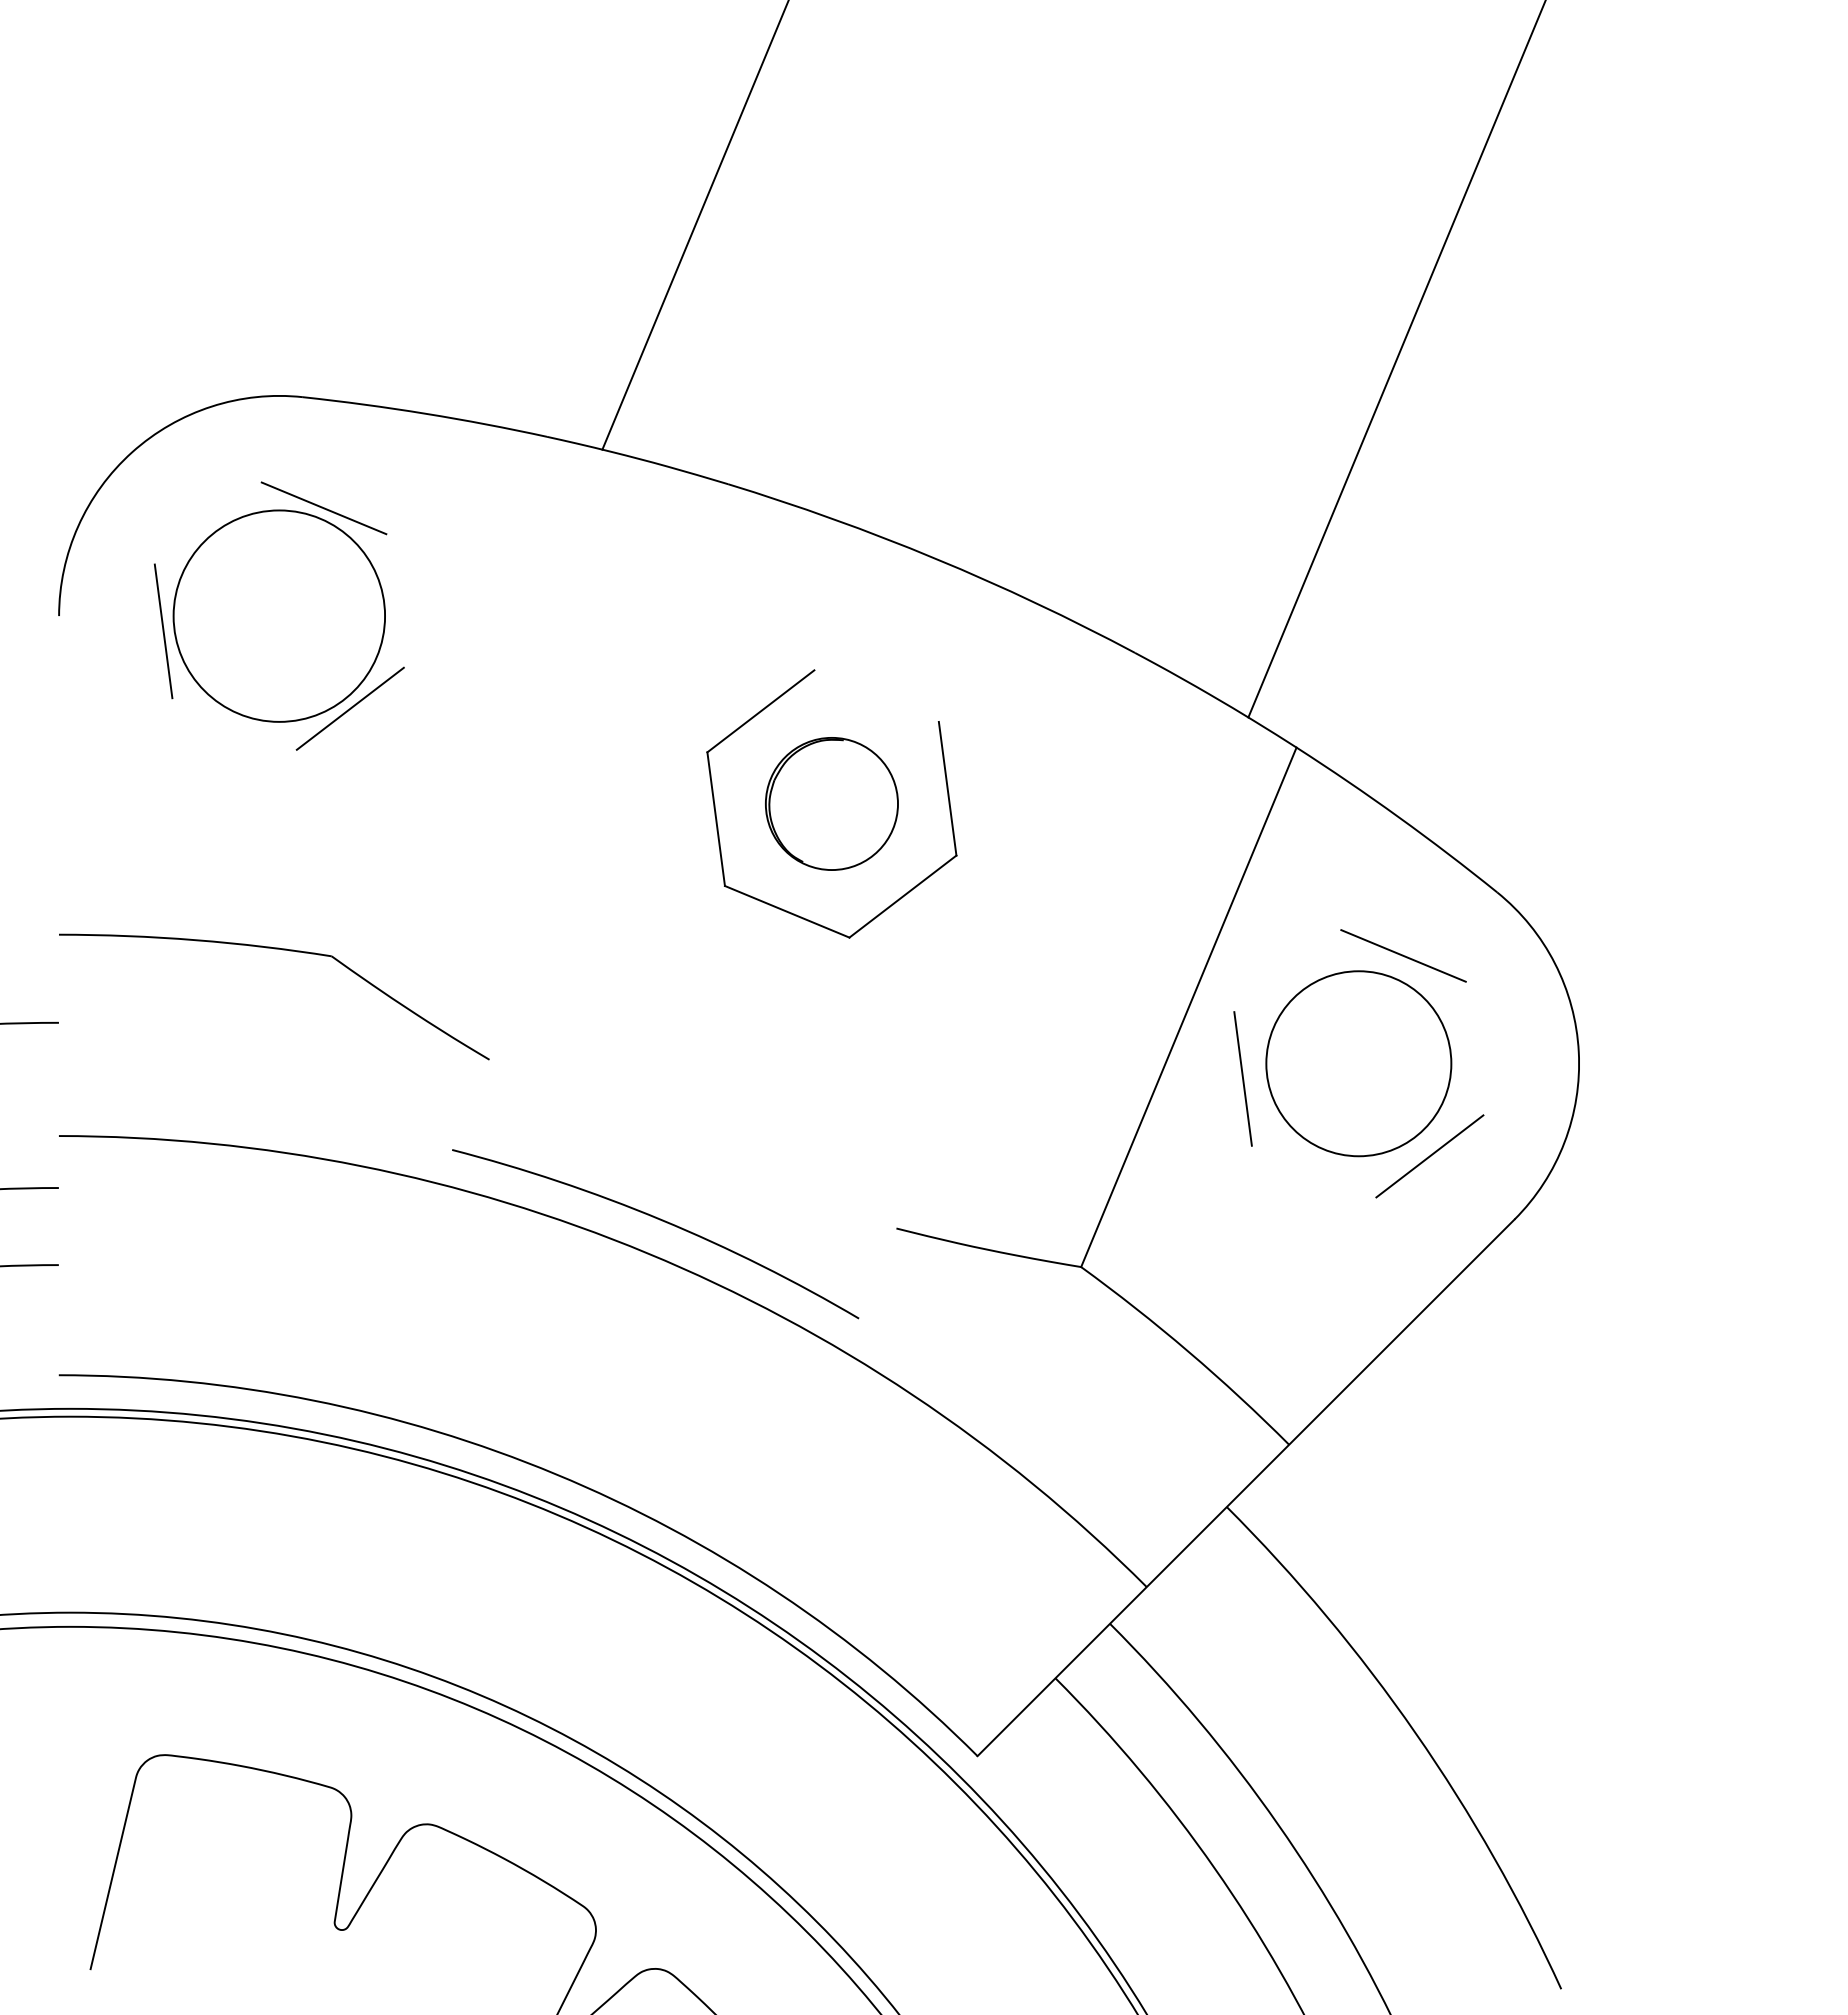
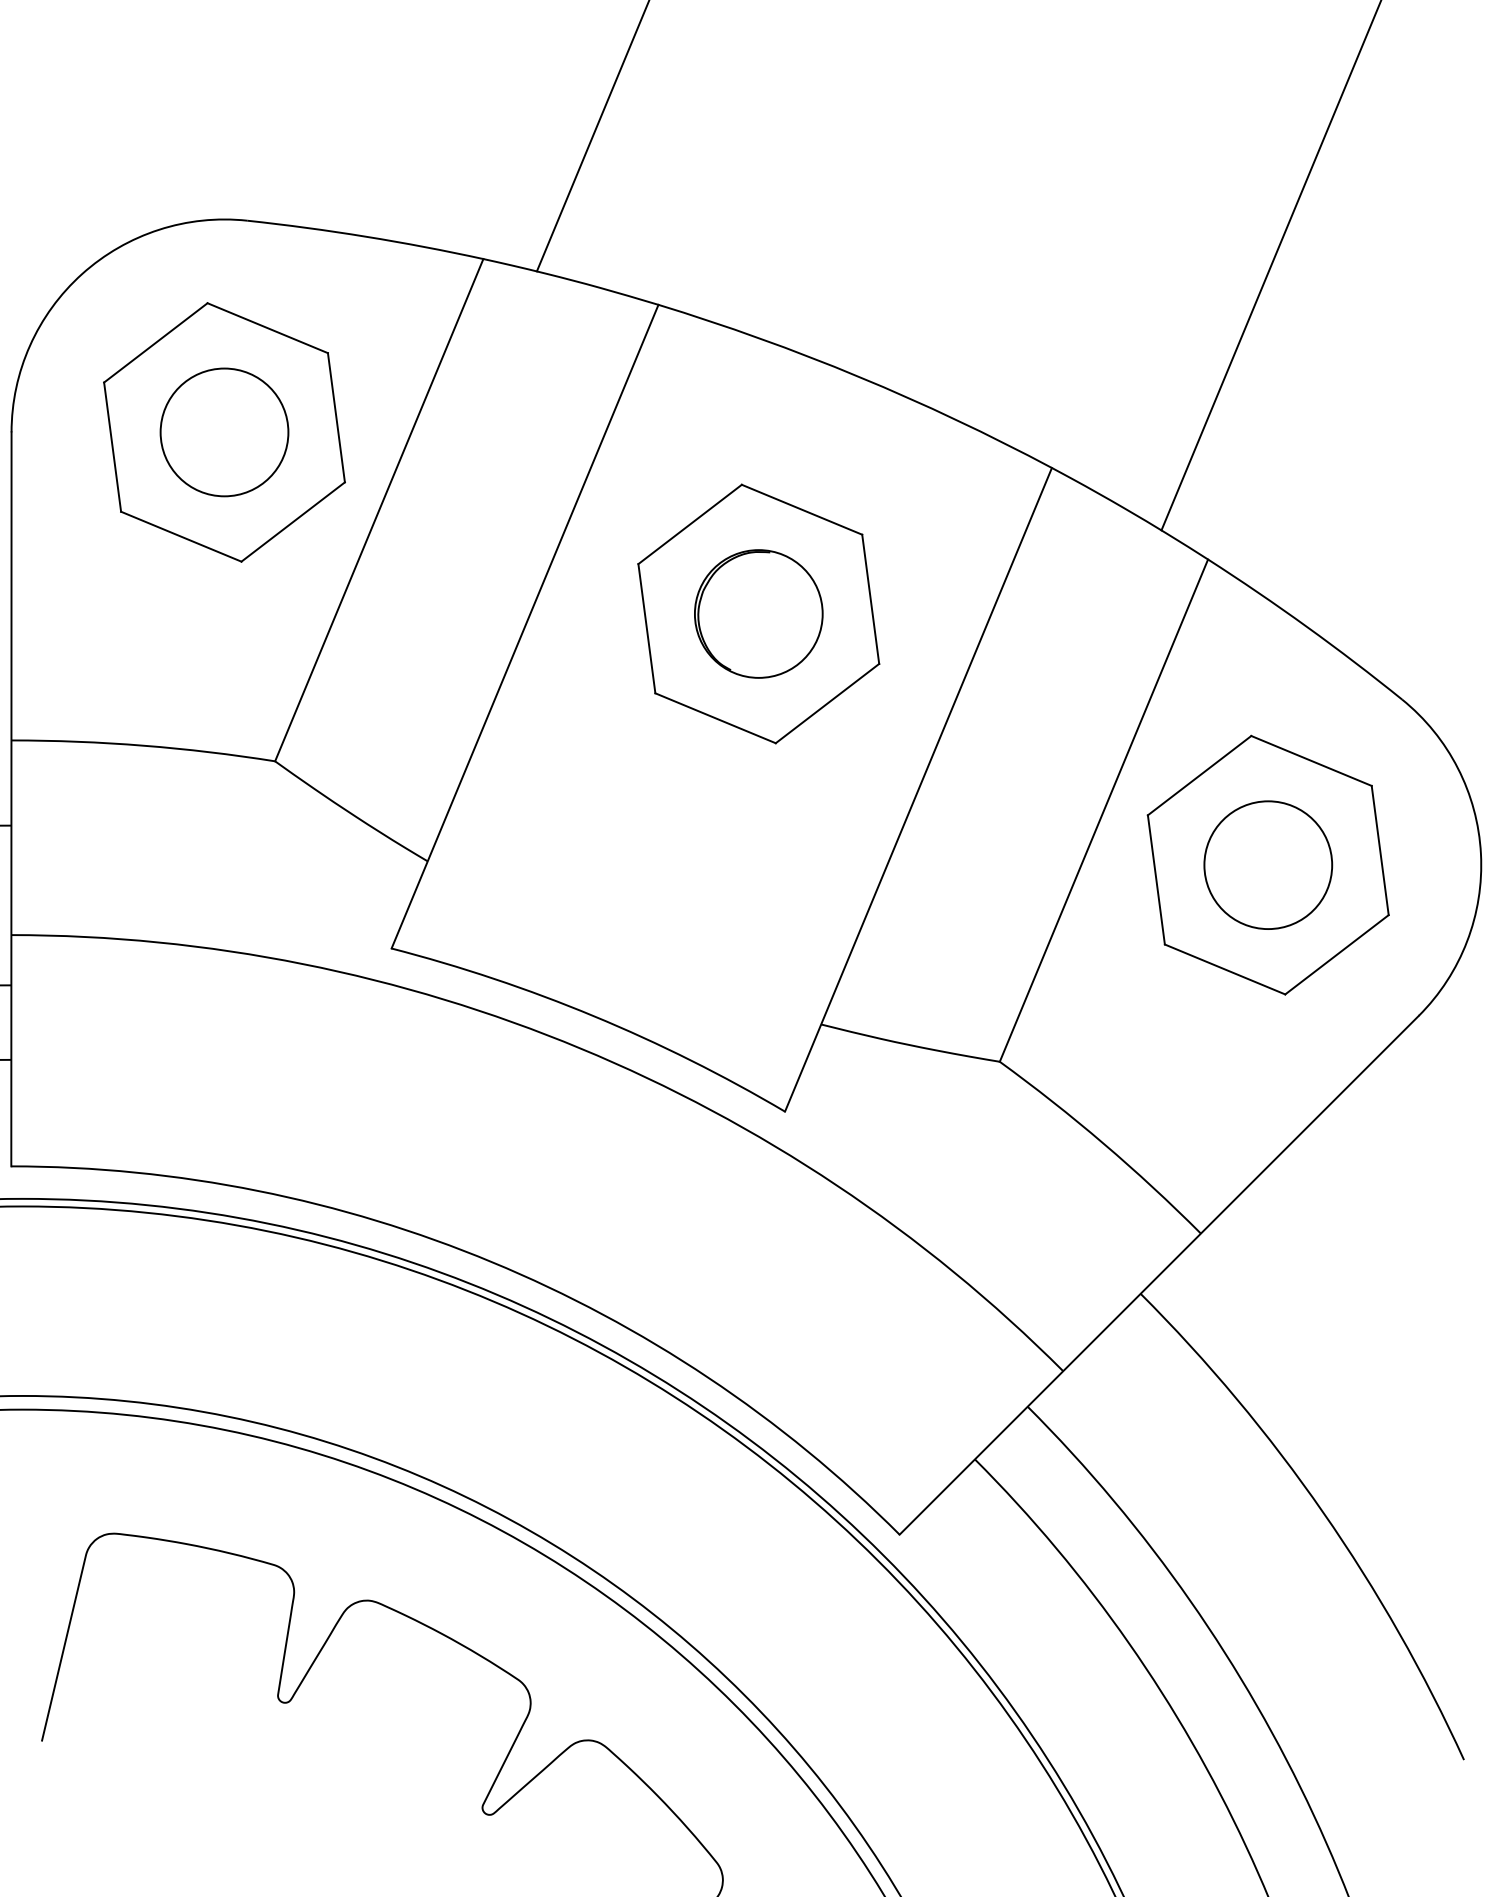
line: (207, 523) -> (155, 342), added
line: (394, 600) -> (335, 417), added
circle: (279, 616) -> (224, 432), size x0.62
line: (876, 695) -> (801, 509), added
line: (439, 696) -> (379, 510), added
line: (234, 723) -> (181, 536), added
line: (590, 816) -> (525, 626), added
line: (1287, 971) -> (1199, 776), added
line: (997, 985) -> (918, 789), added
line: (58, 995) -> (10, 799), added
line: (1474, 1048) -> (1380, 850), added
circle: (1358, 1063) -> (1267, 864), size x0.71
line: (1313, 1171) -> (1224, 969), added

